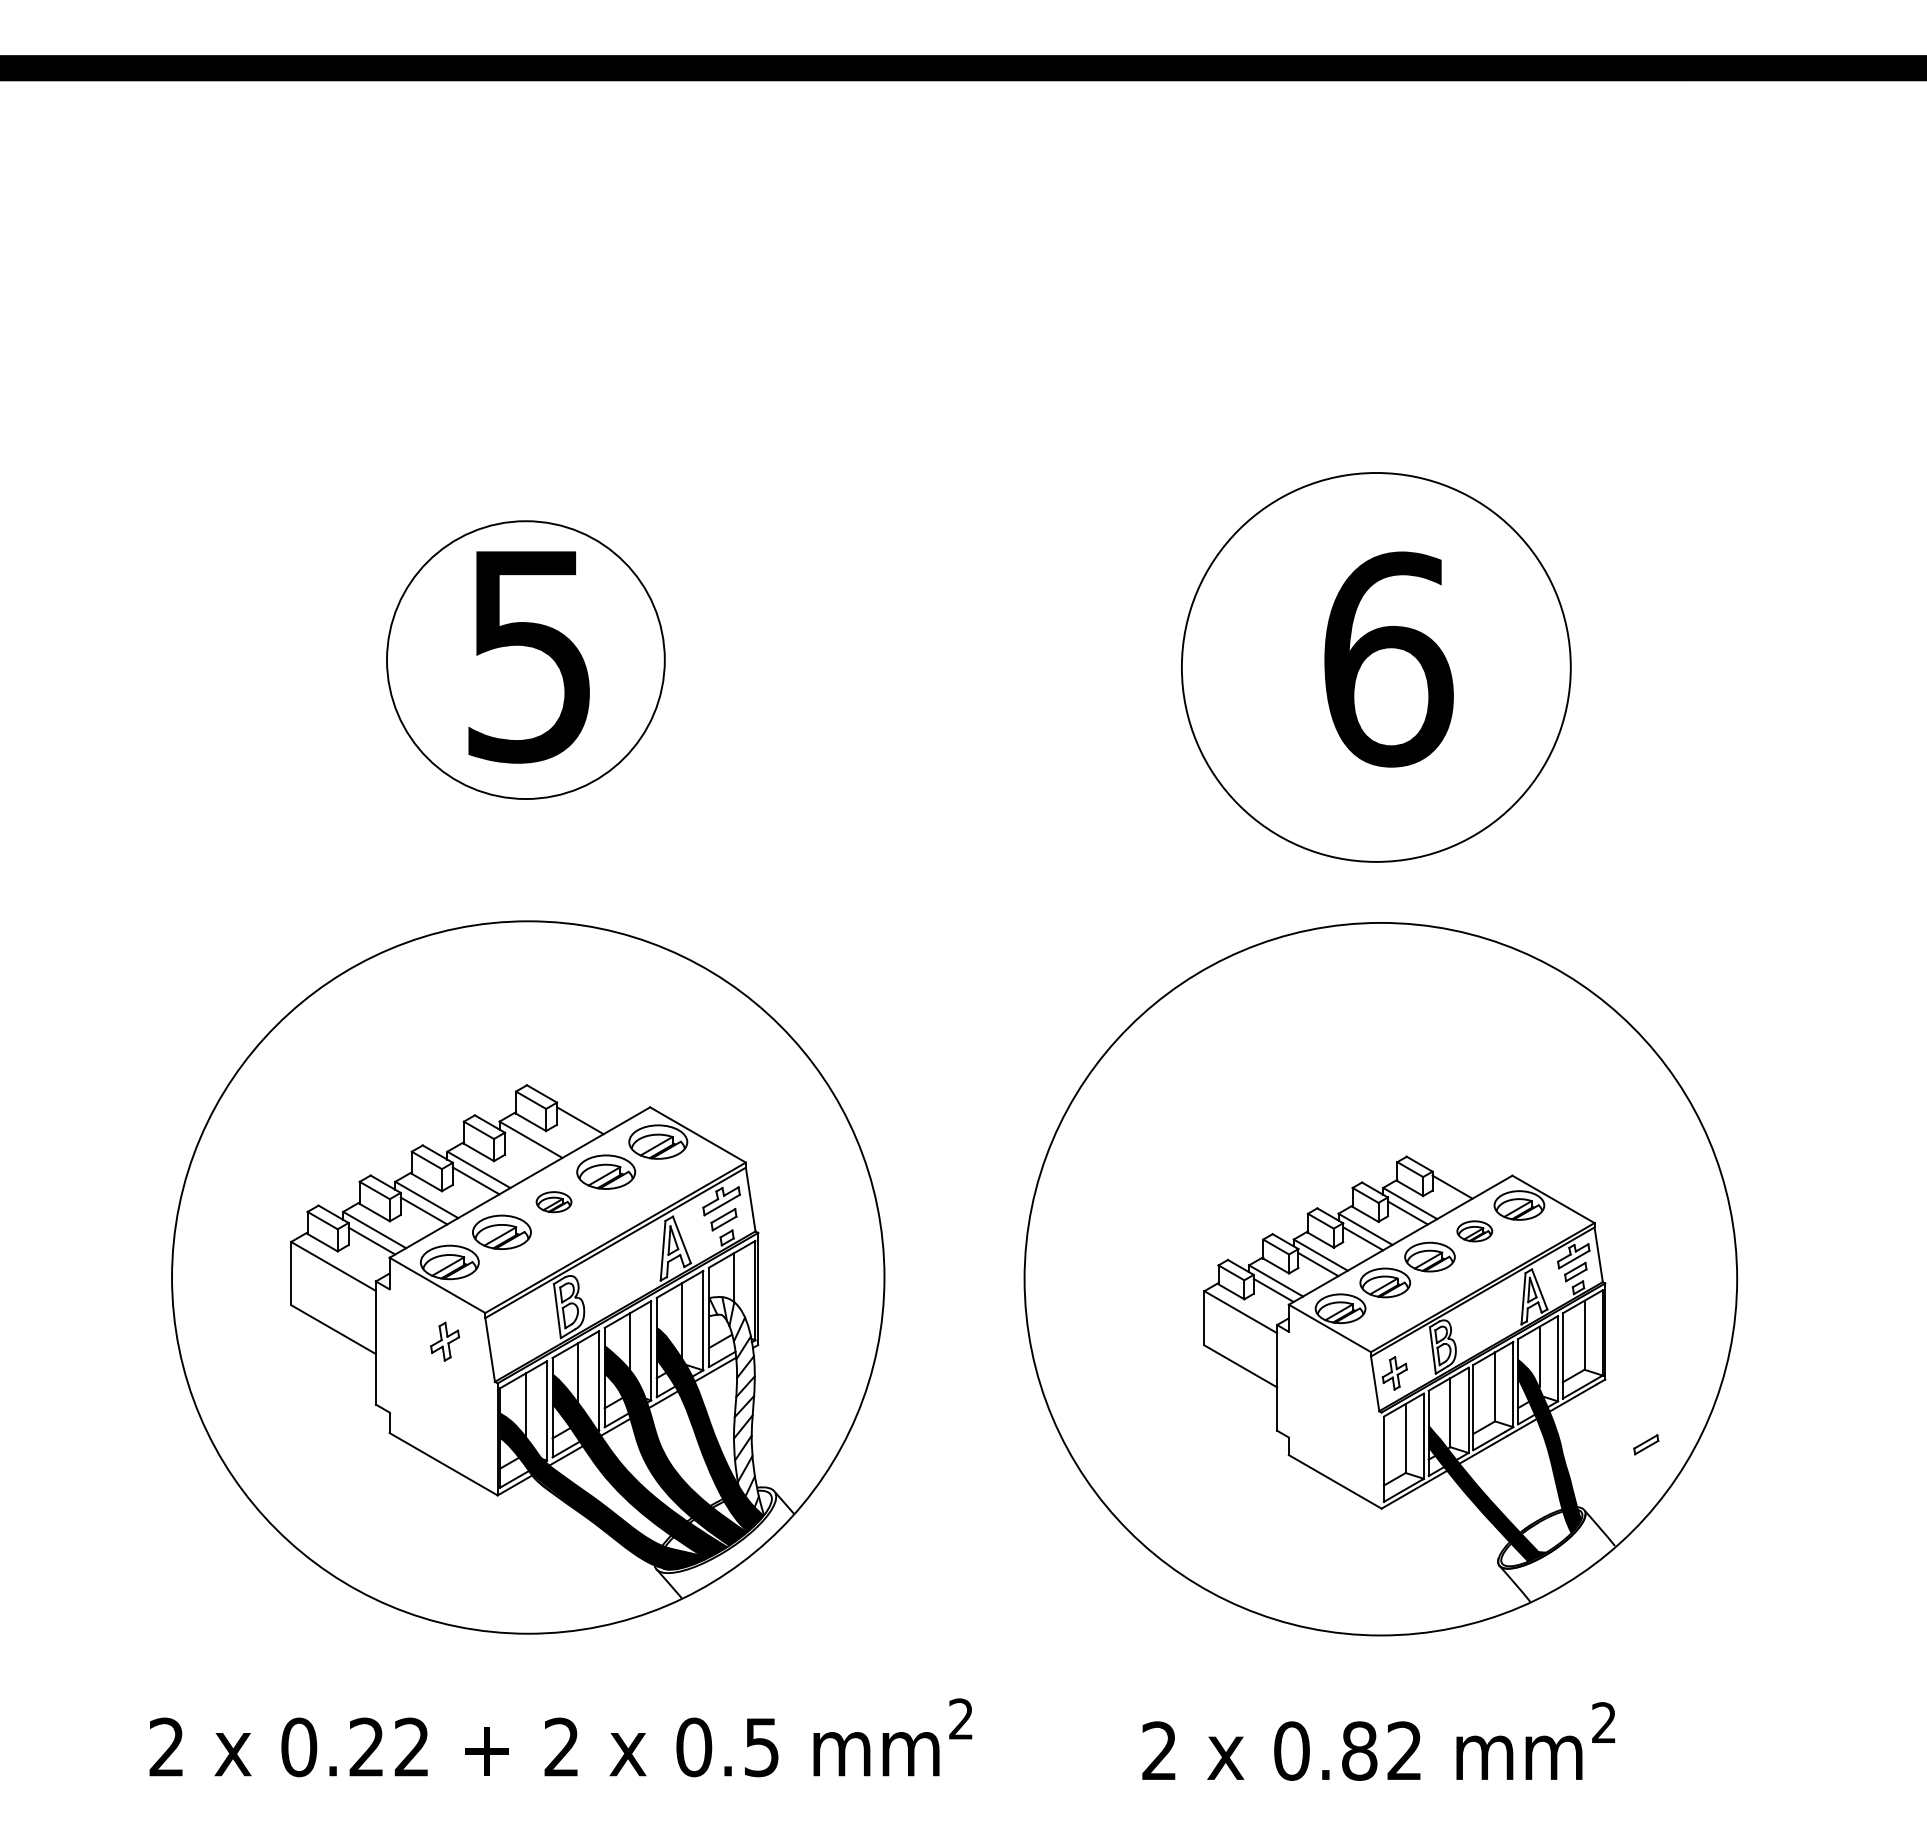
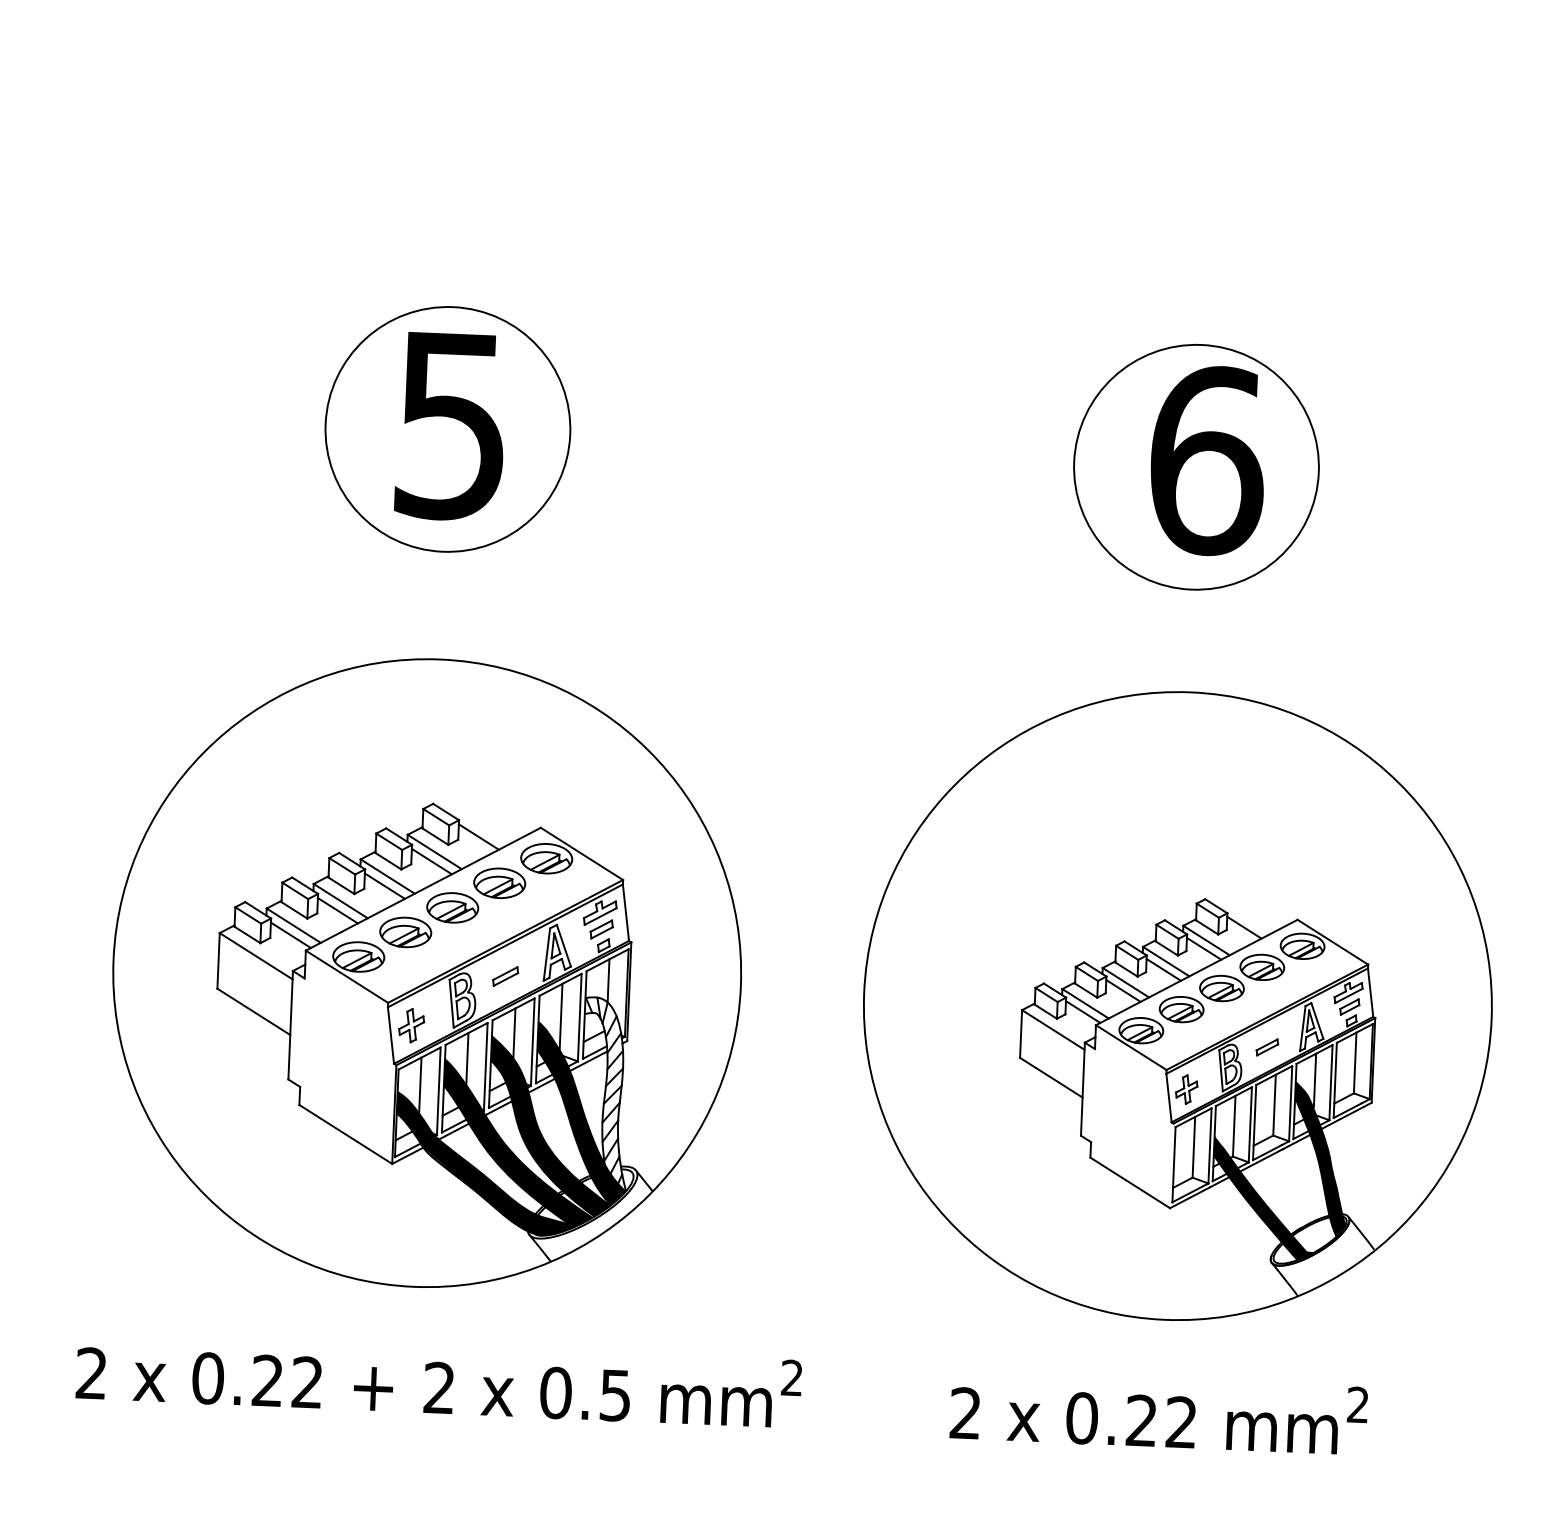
circle: (1376, 667) -> (1196, 467), size x0.71
line: (527, 1150) -> (431, 861), added
part: (553, 1201) -> (452, 907), size x1.67
part: (1474, 1231) -> (1262, 967), size x1.43
part: (617, 1277) -> (505, 976), added
part: (445, 1341) -> (412, 1025), moved
part: (1646, 1444) -> (1267, 1047), moved
text: (1359, 1750) -> (1141, 1420), 0.82 -> 0.22

